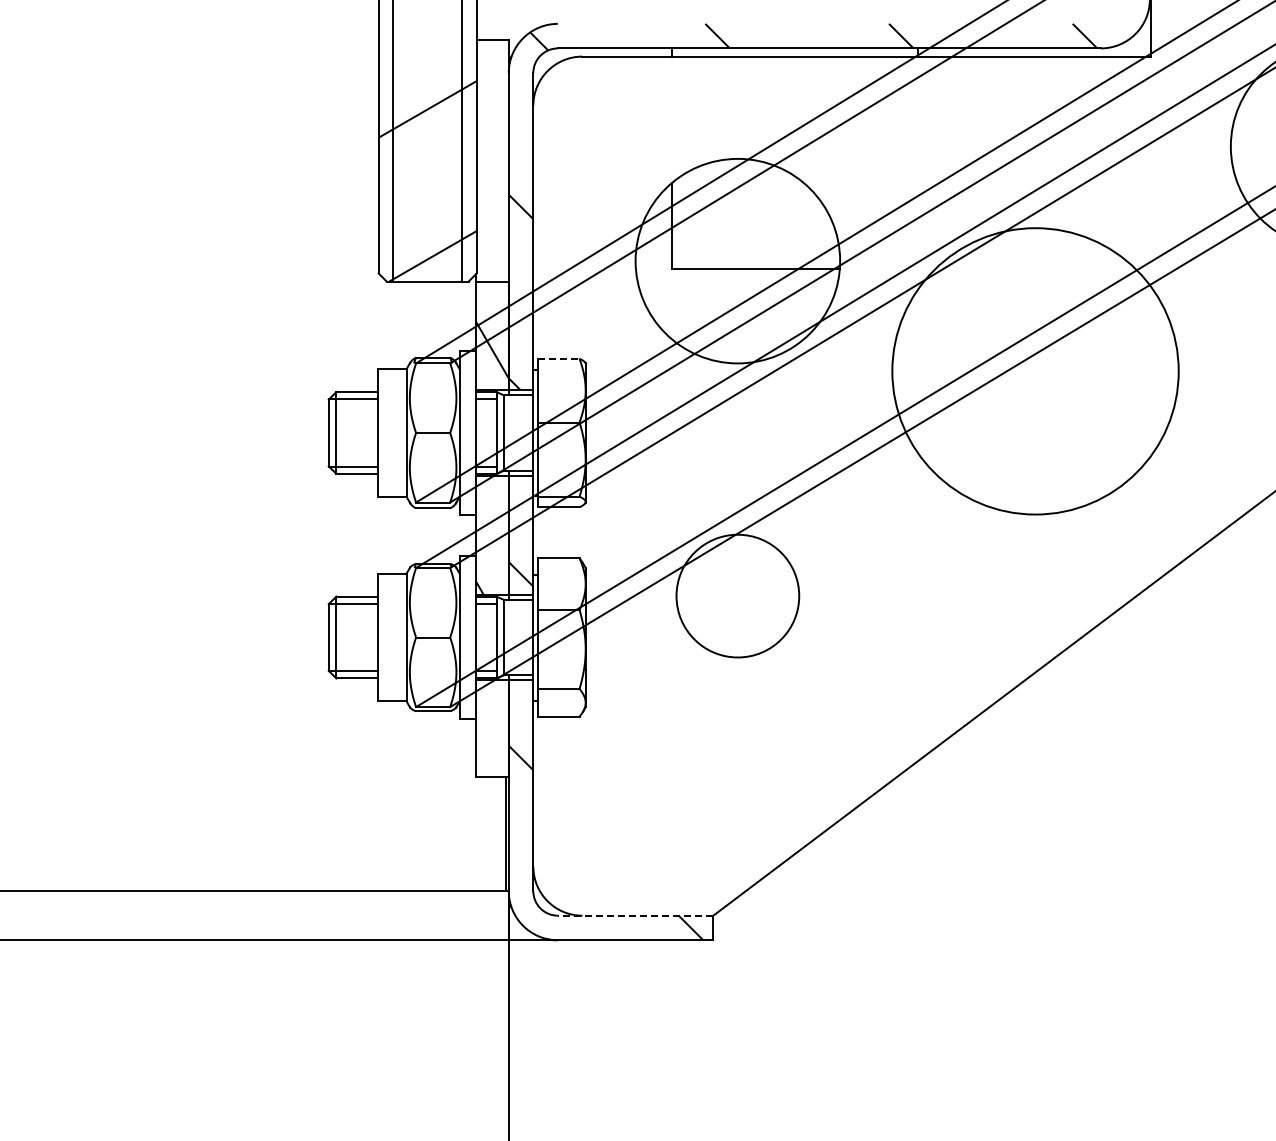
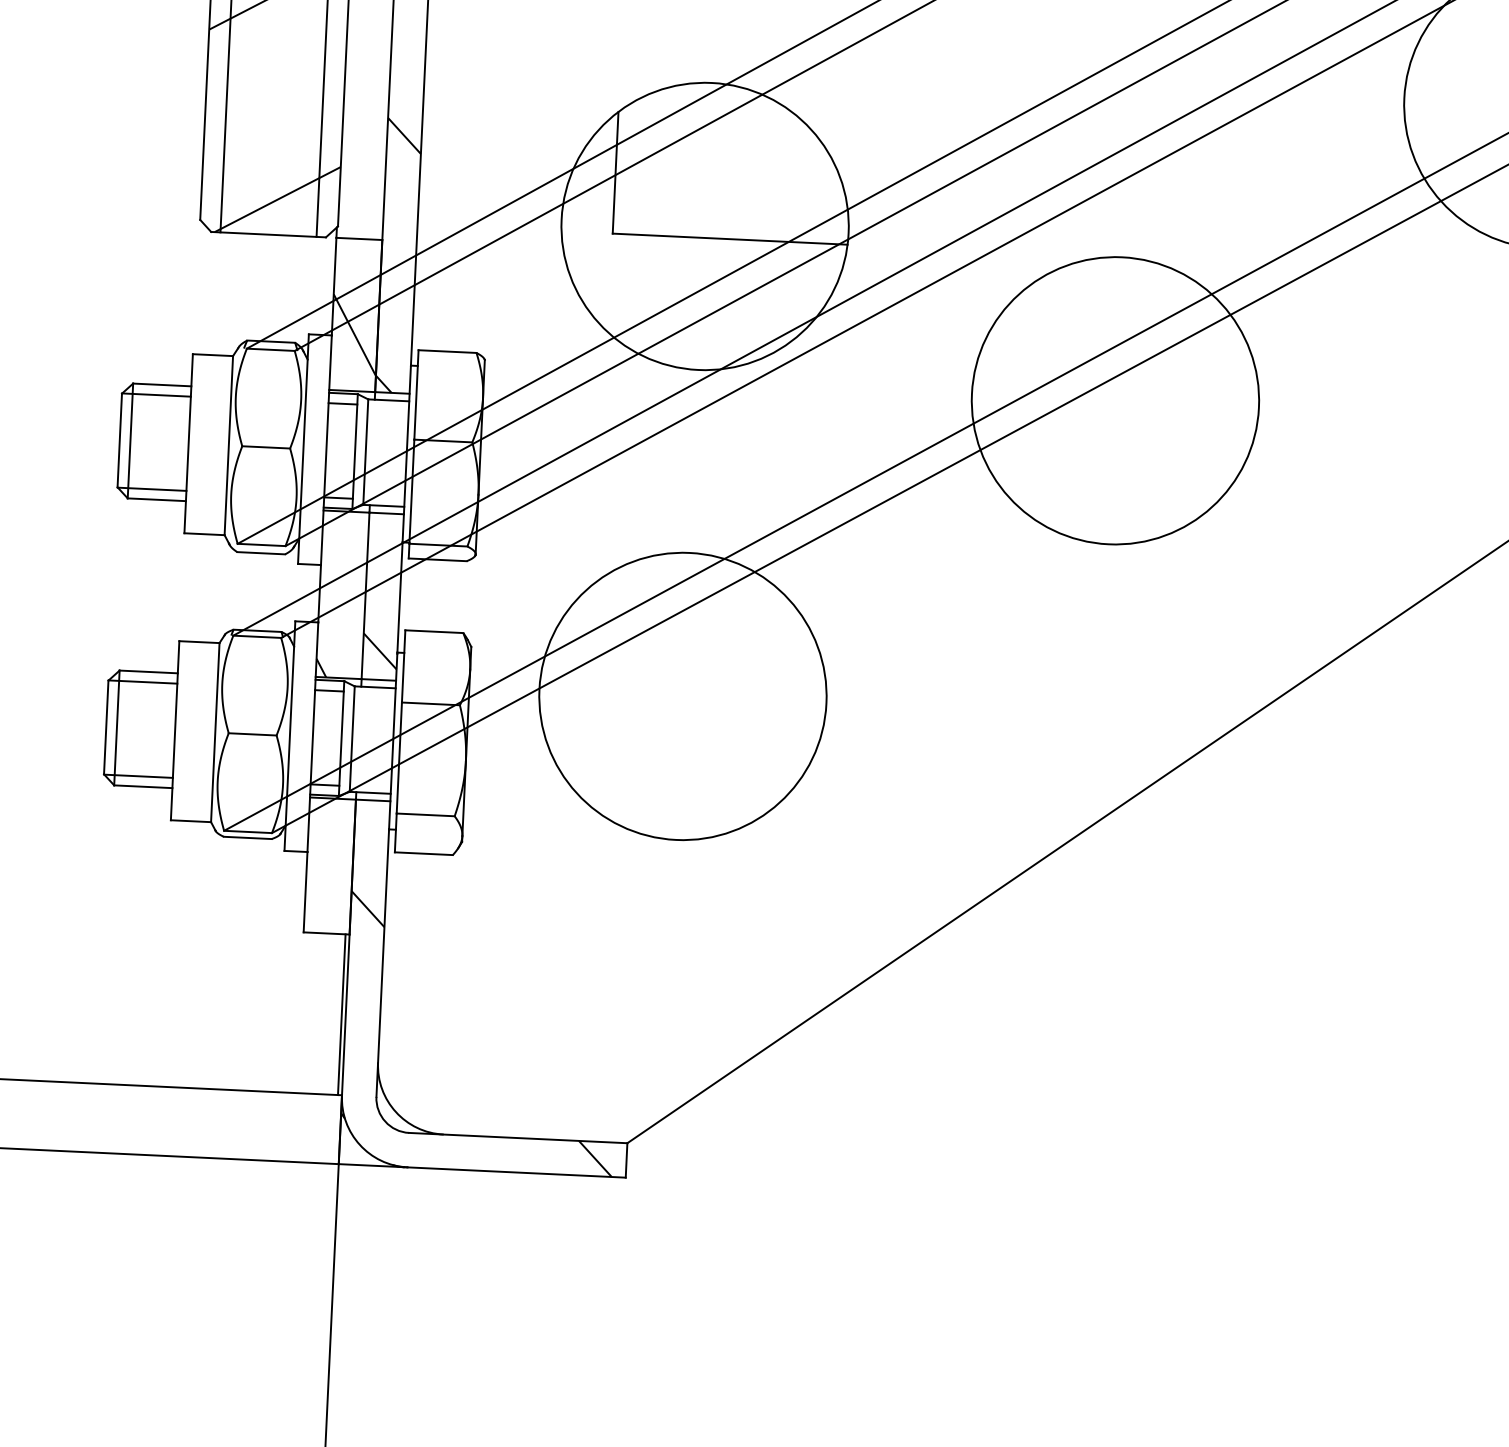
line: (558, 358) -> (447, 351), dashed -> solid
circle: (1035, 371) -> (1115, 400), size x0.71
circle: (737, 595) -> (682, 695), size x1.67
line: (635, 915) -> (518, 1137), dashed -> solid

